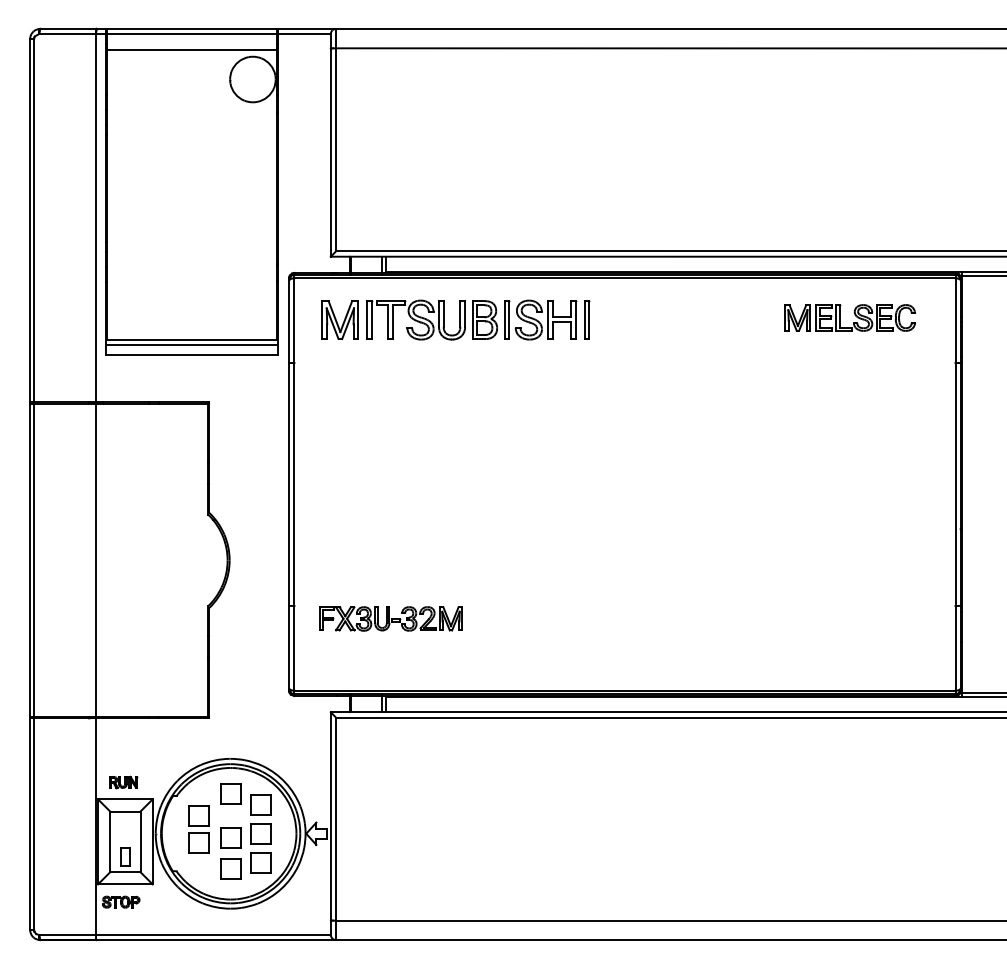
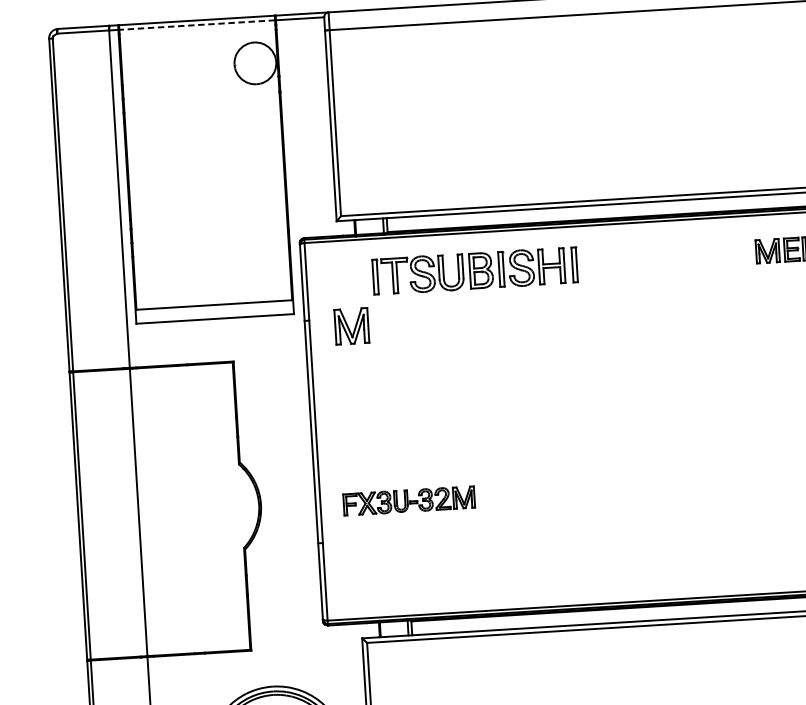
line: (191, 33) -> (196, 24), solid -> dashed
line: (192, 50) -> (198, 40), removed
part: (339, 320) -> (351, 326), moved
line: (192, 344) -> (214, 309), removed
part: (390, 618) -> (408, 500), moved

